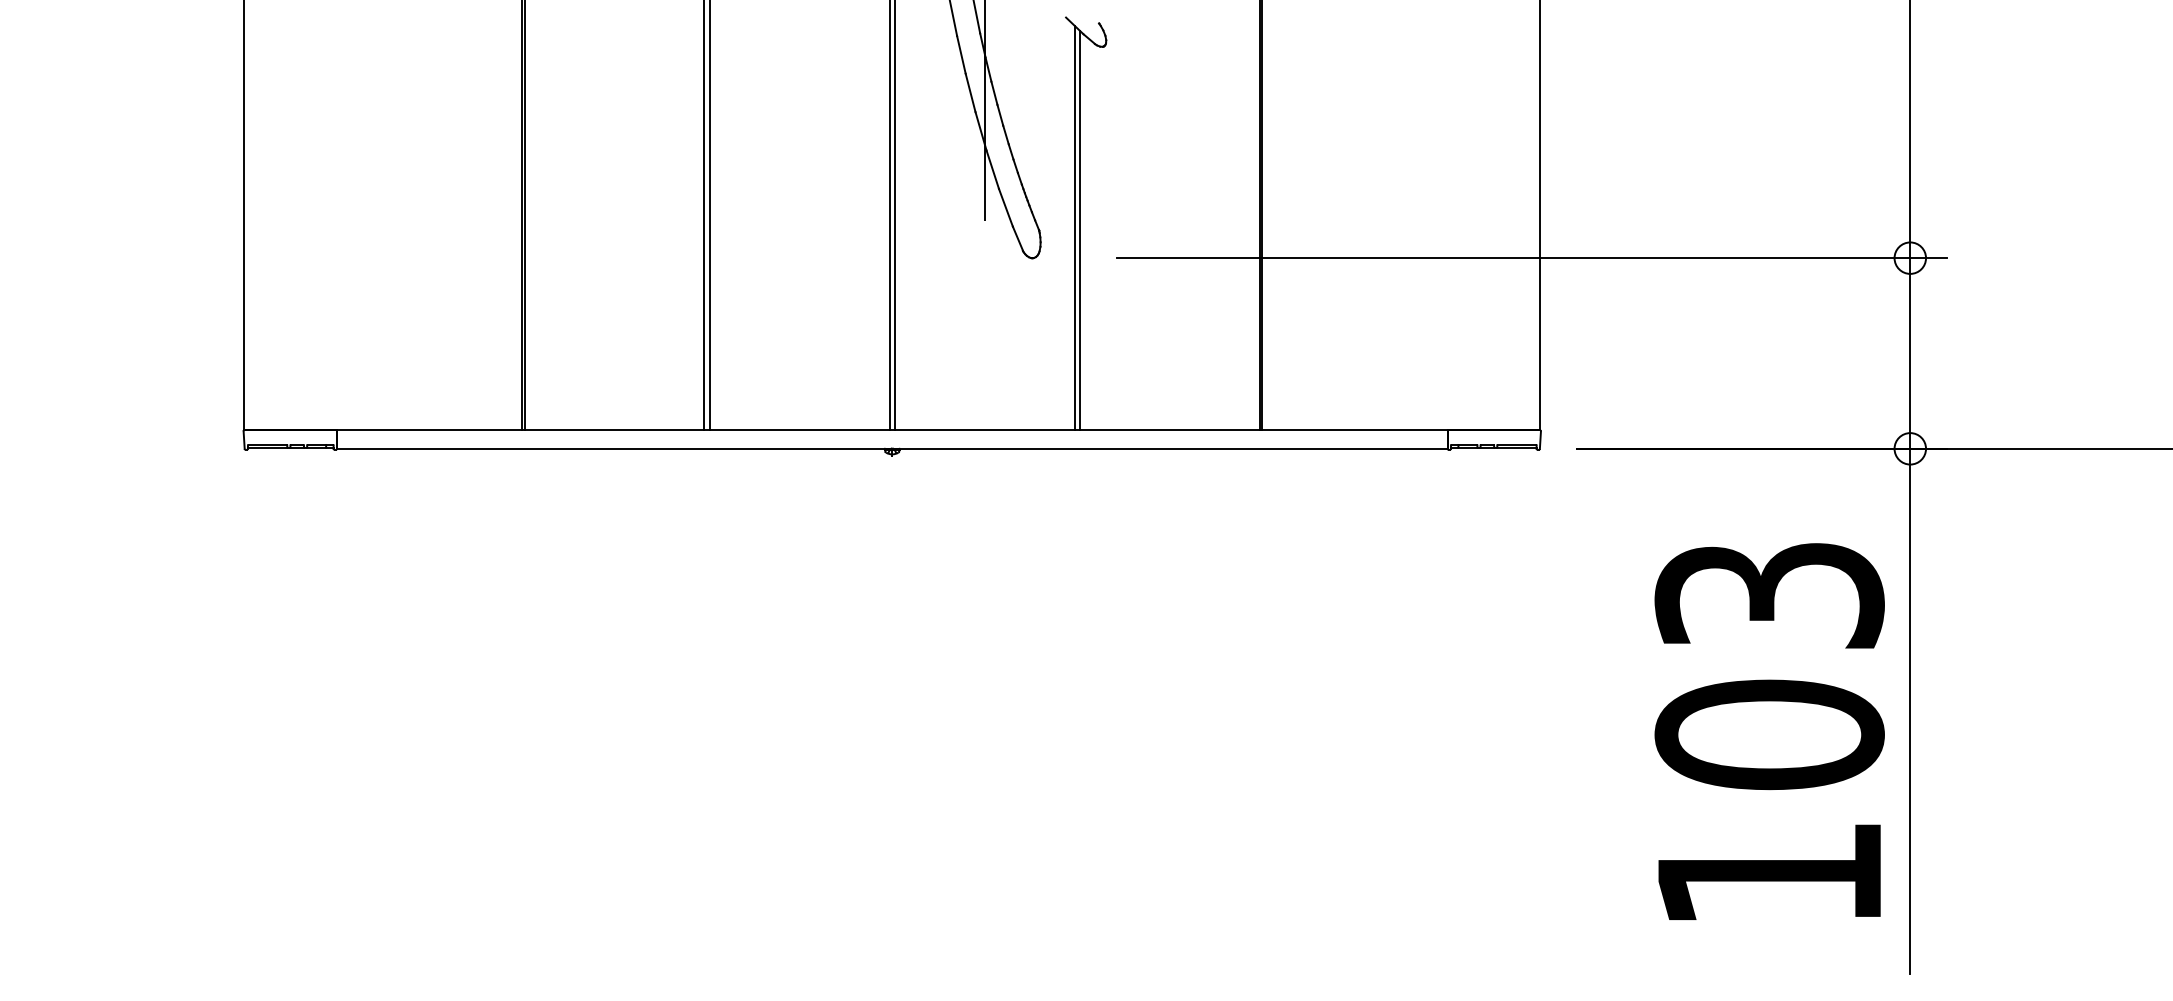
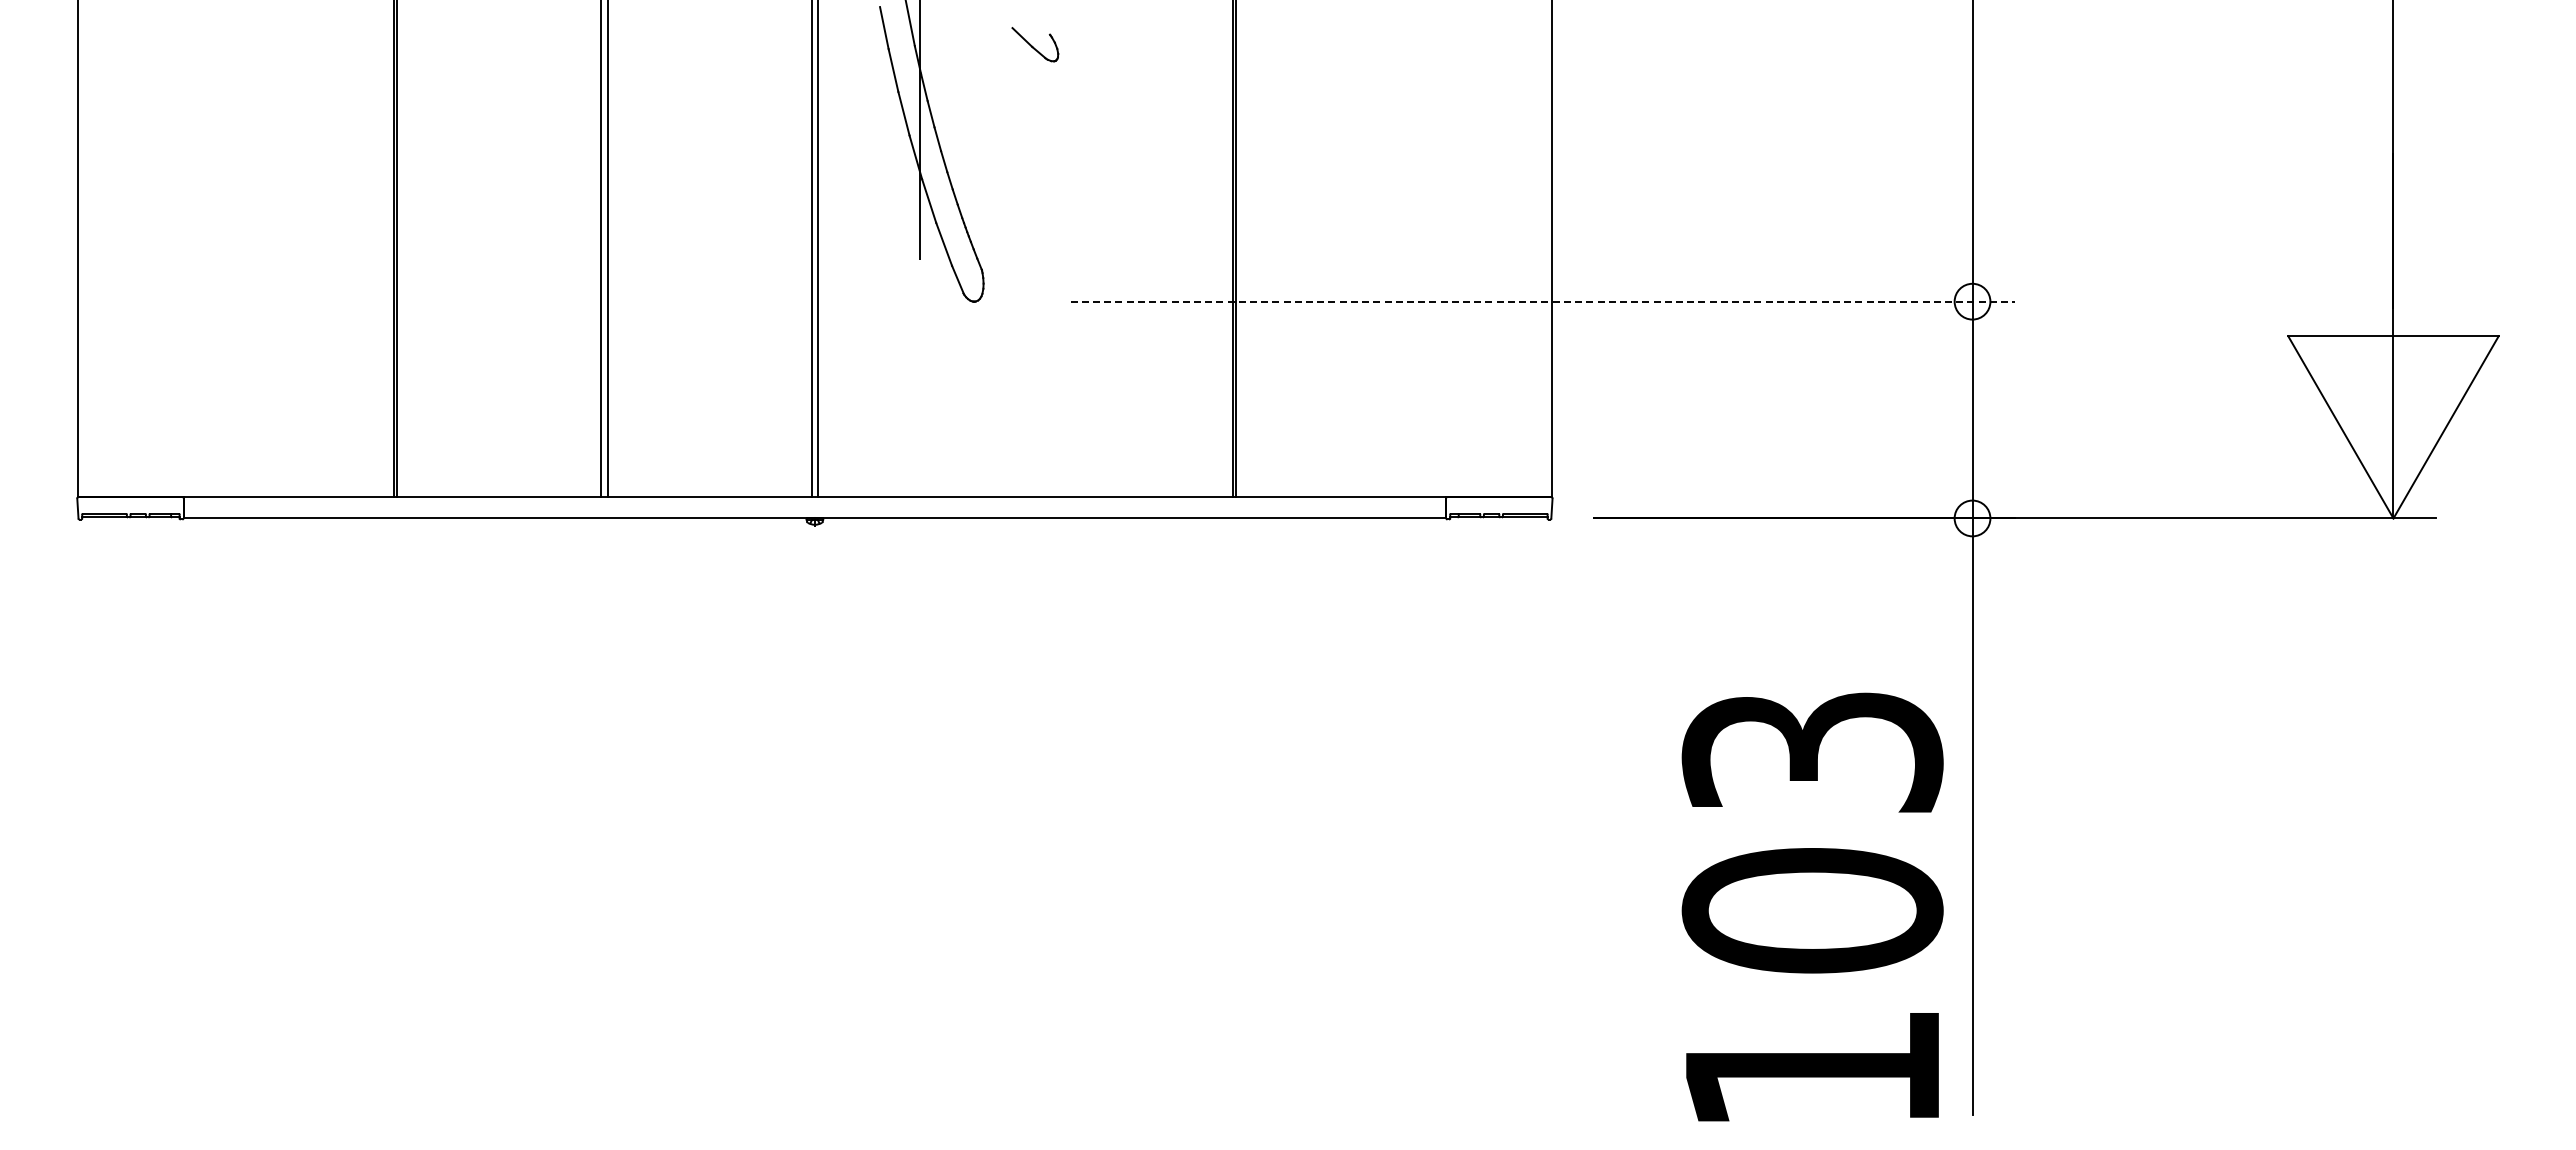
line: (1074, 228) -> (1022, 267), removed
line: (1080, 230) -> (1028, 270), removed
line: (1532, 258) -> (1542, 301), solid -> dashed
text: (1769, 731) -> (1812, 906), moved

